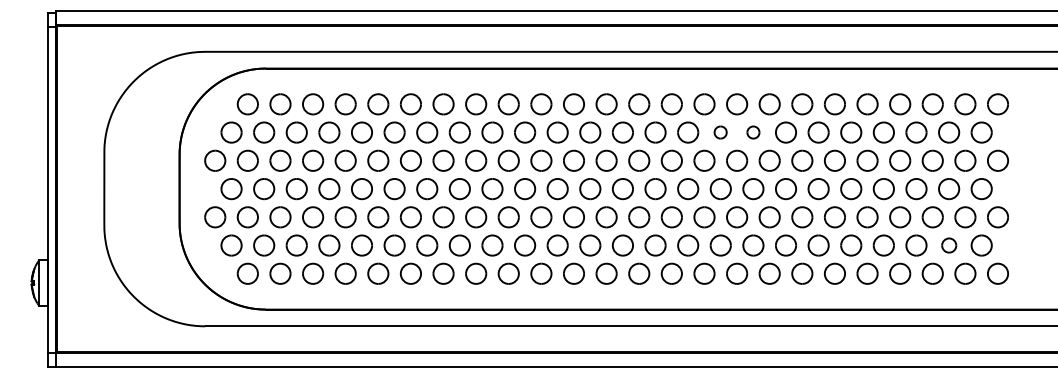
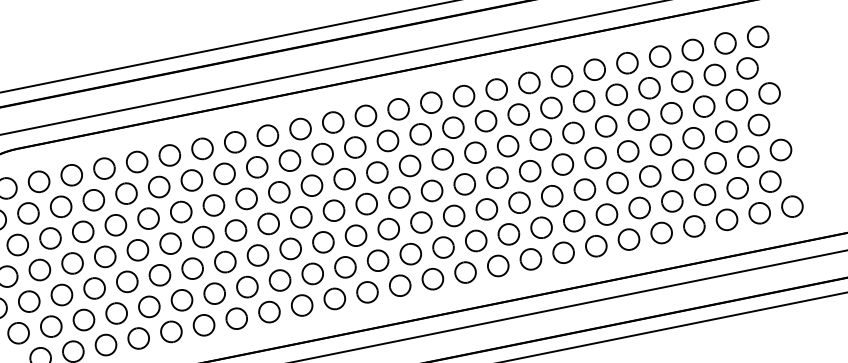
part: (720, 132) -> (485, 121), size x1.67
part: (753, 132) -> (518, 114), size x1.67
part: (949, 245) -> (738, 188), size x1.43

